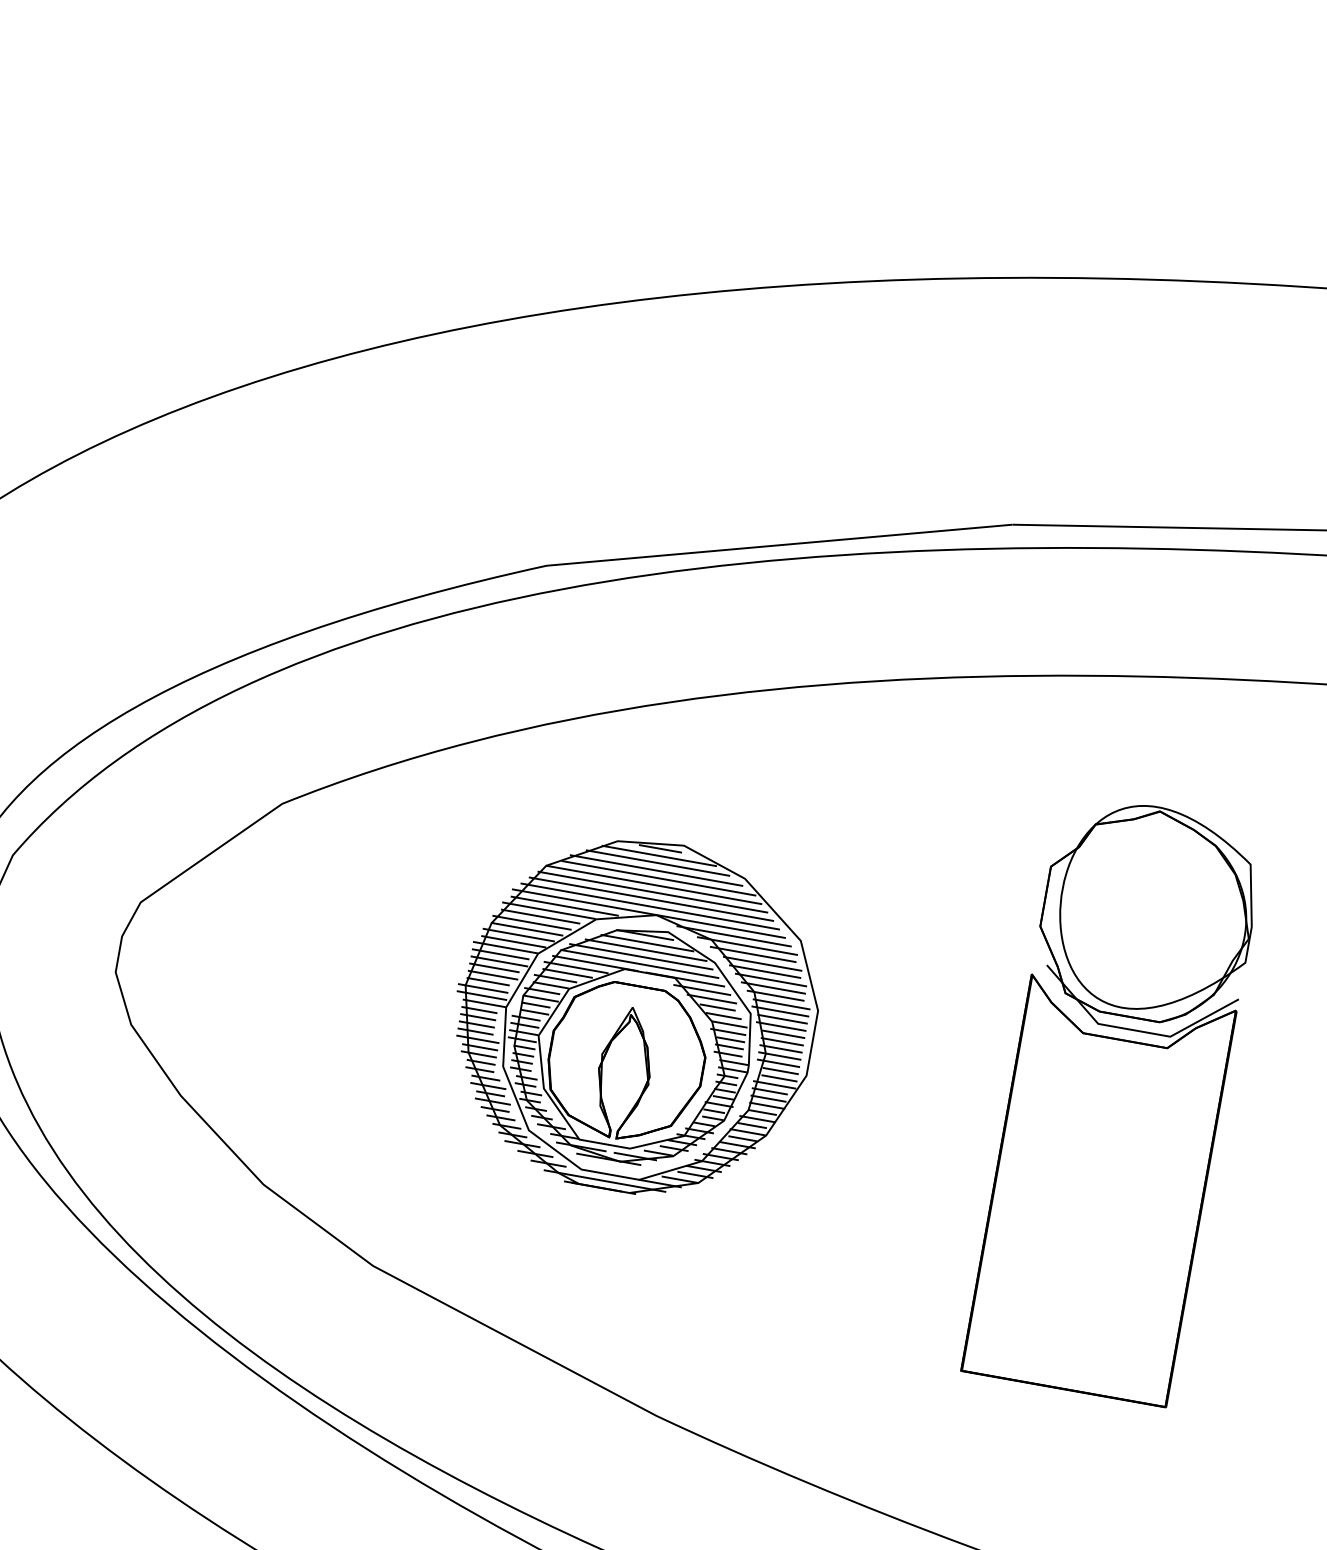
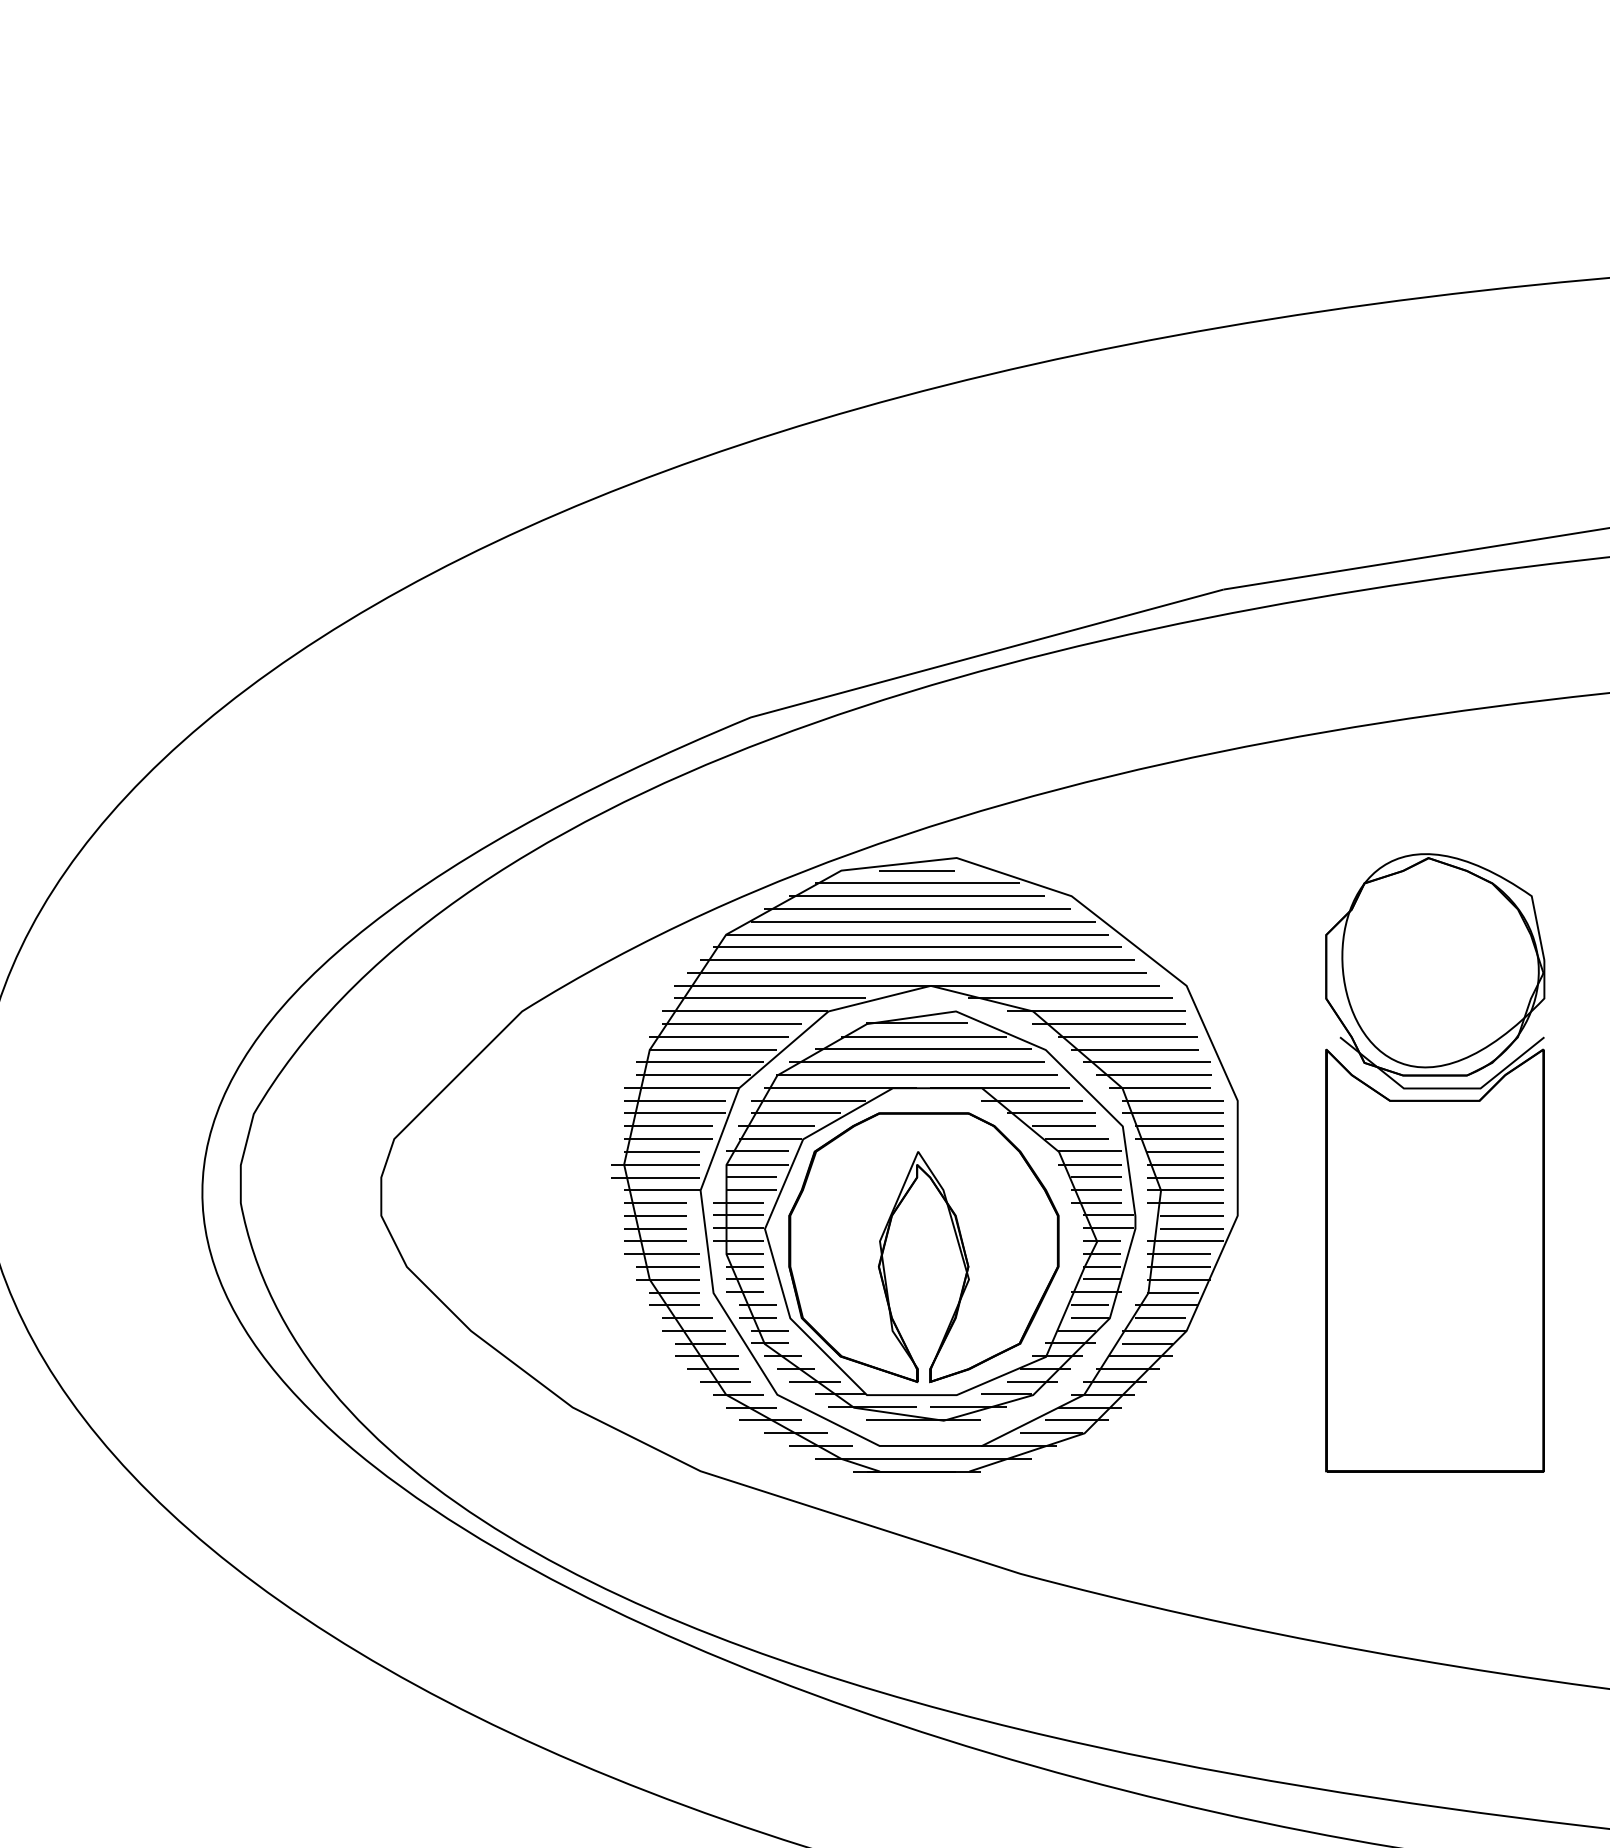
part: (634, 1015) -> (924, 1164), size x1.67

